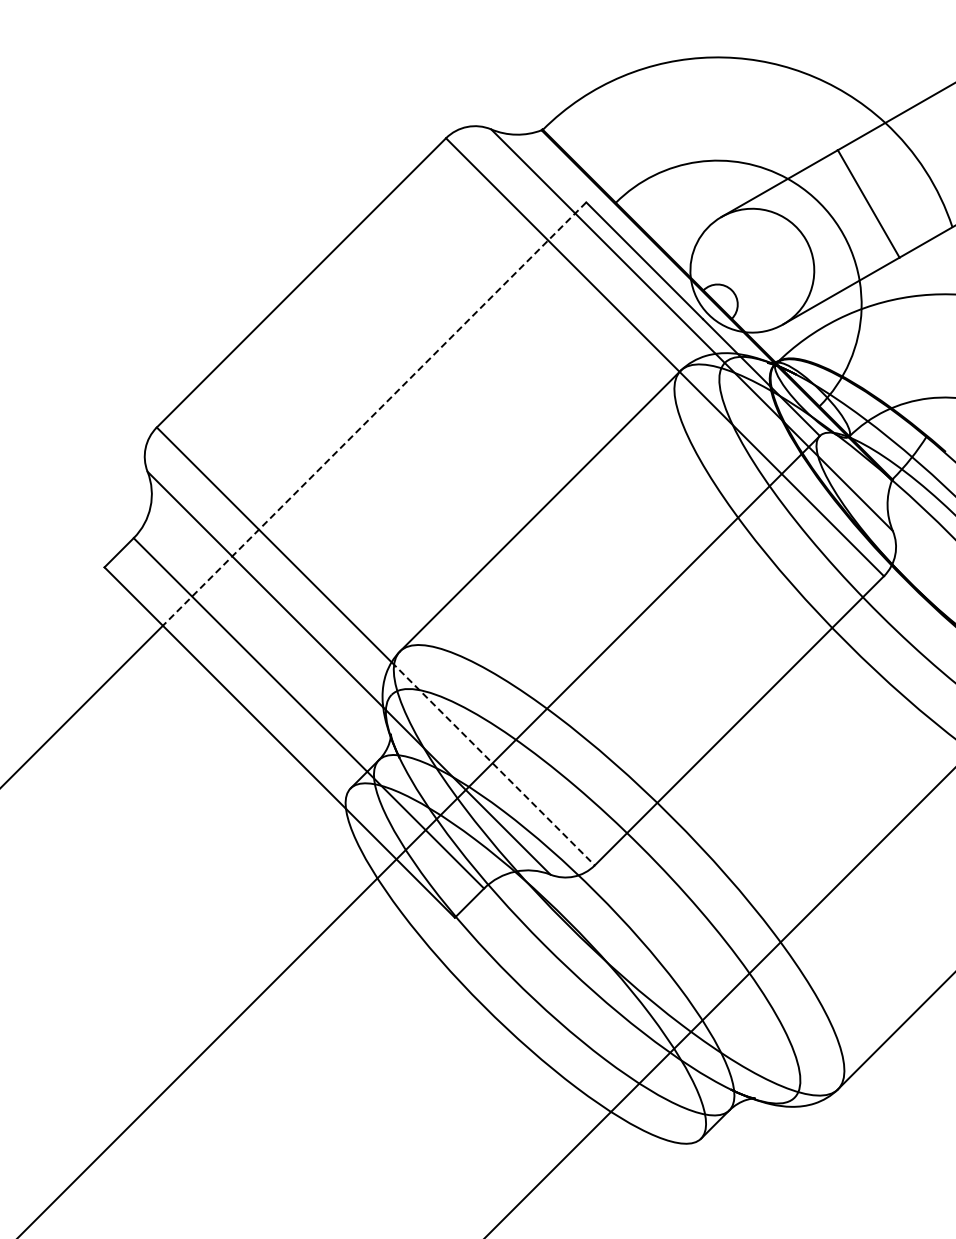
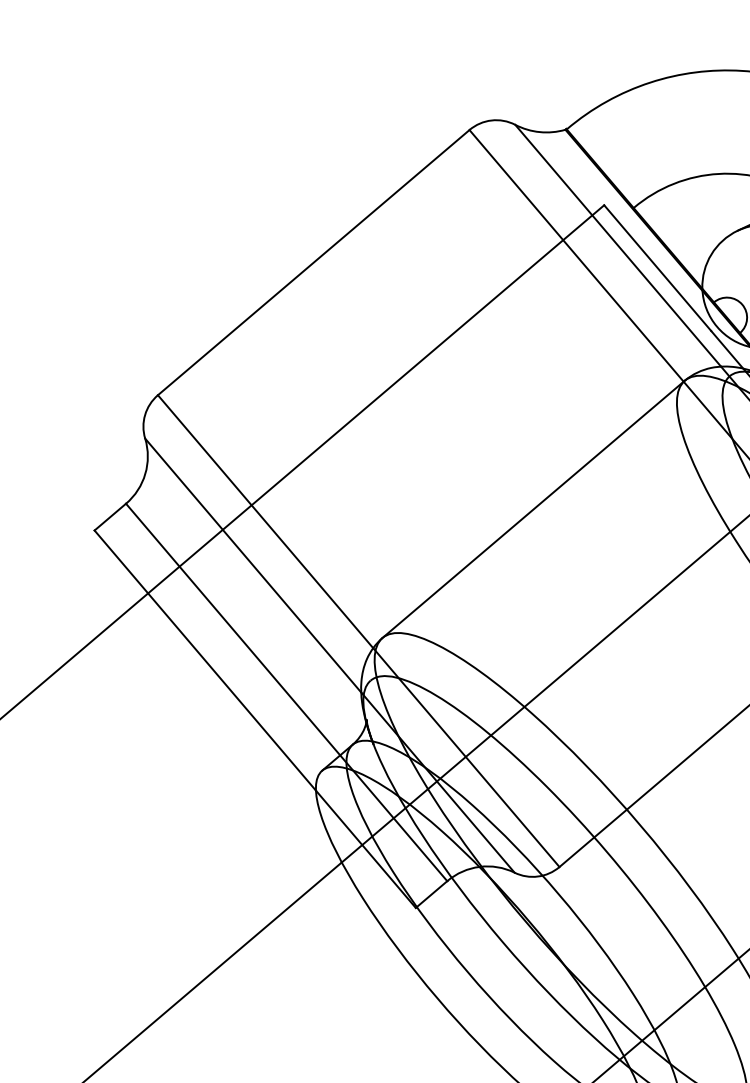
line: (374, 414) -> (376, 399), dashed -> solid
line: (493, 763) -> (466, 757), dashed -> solid

